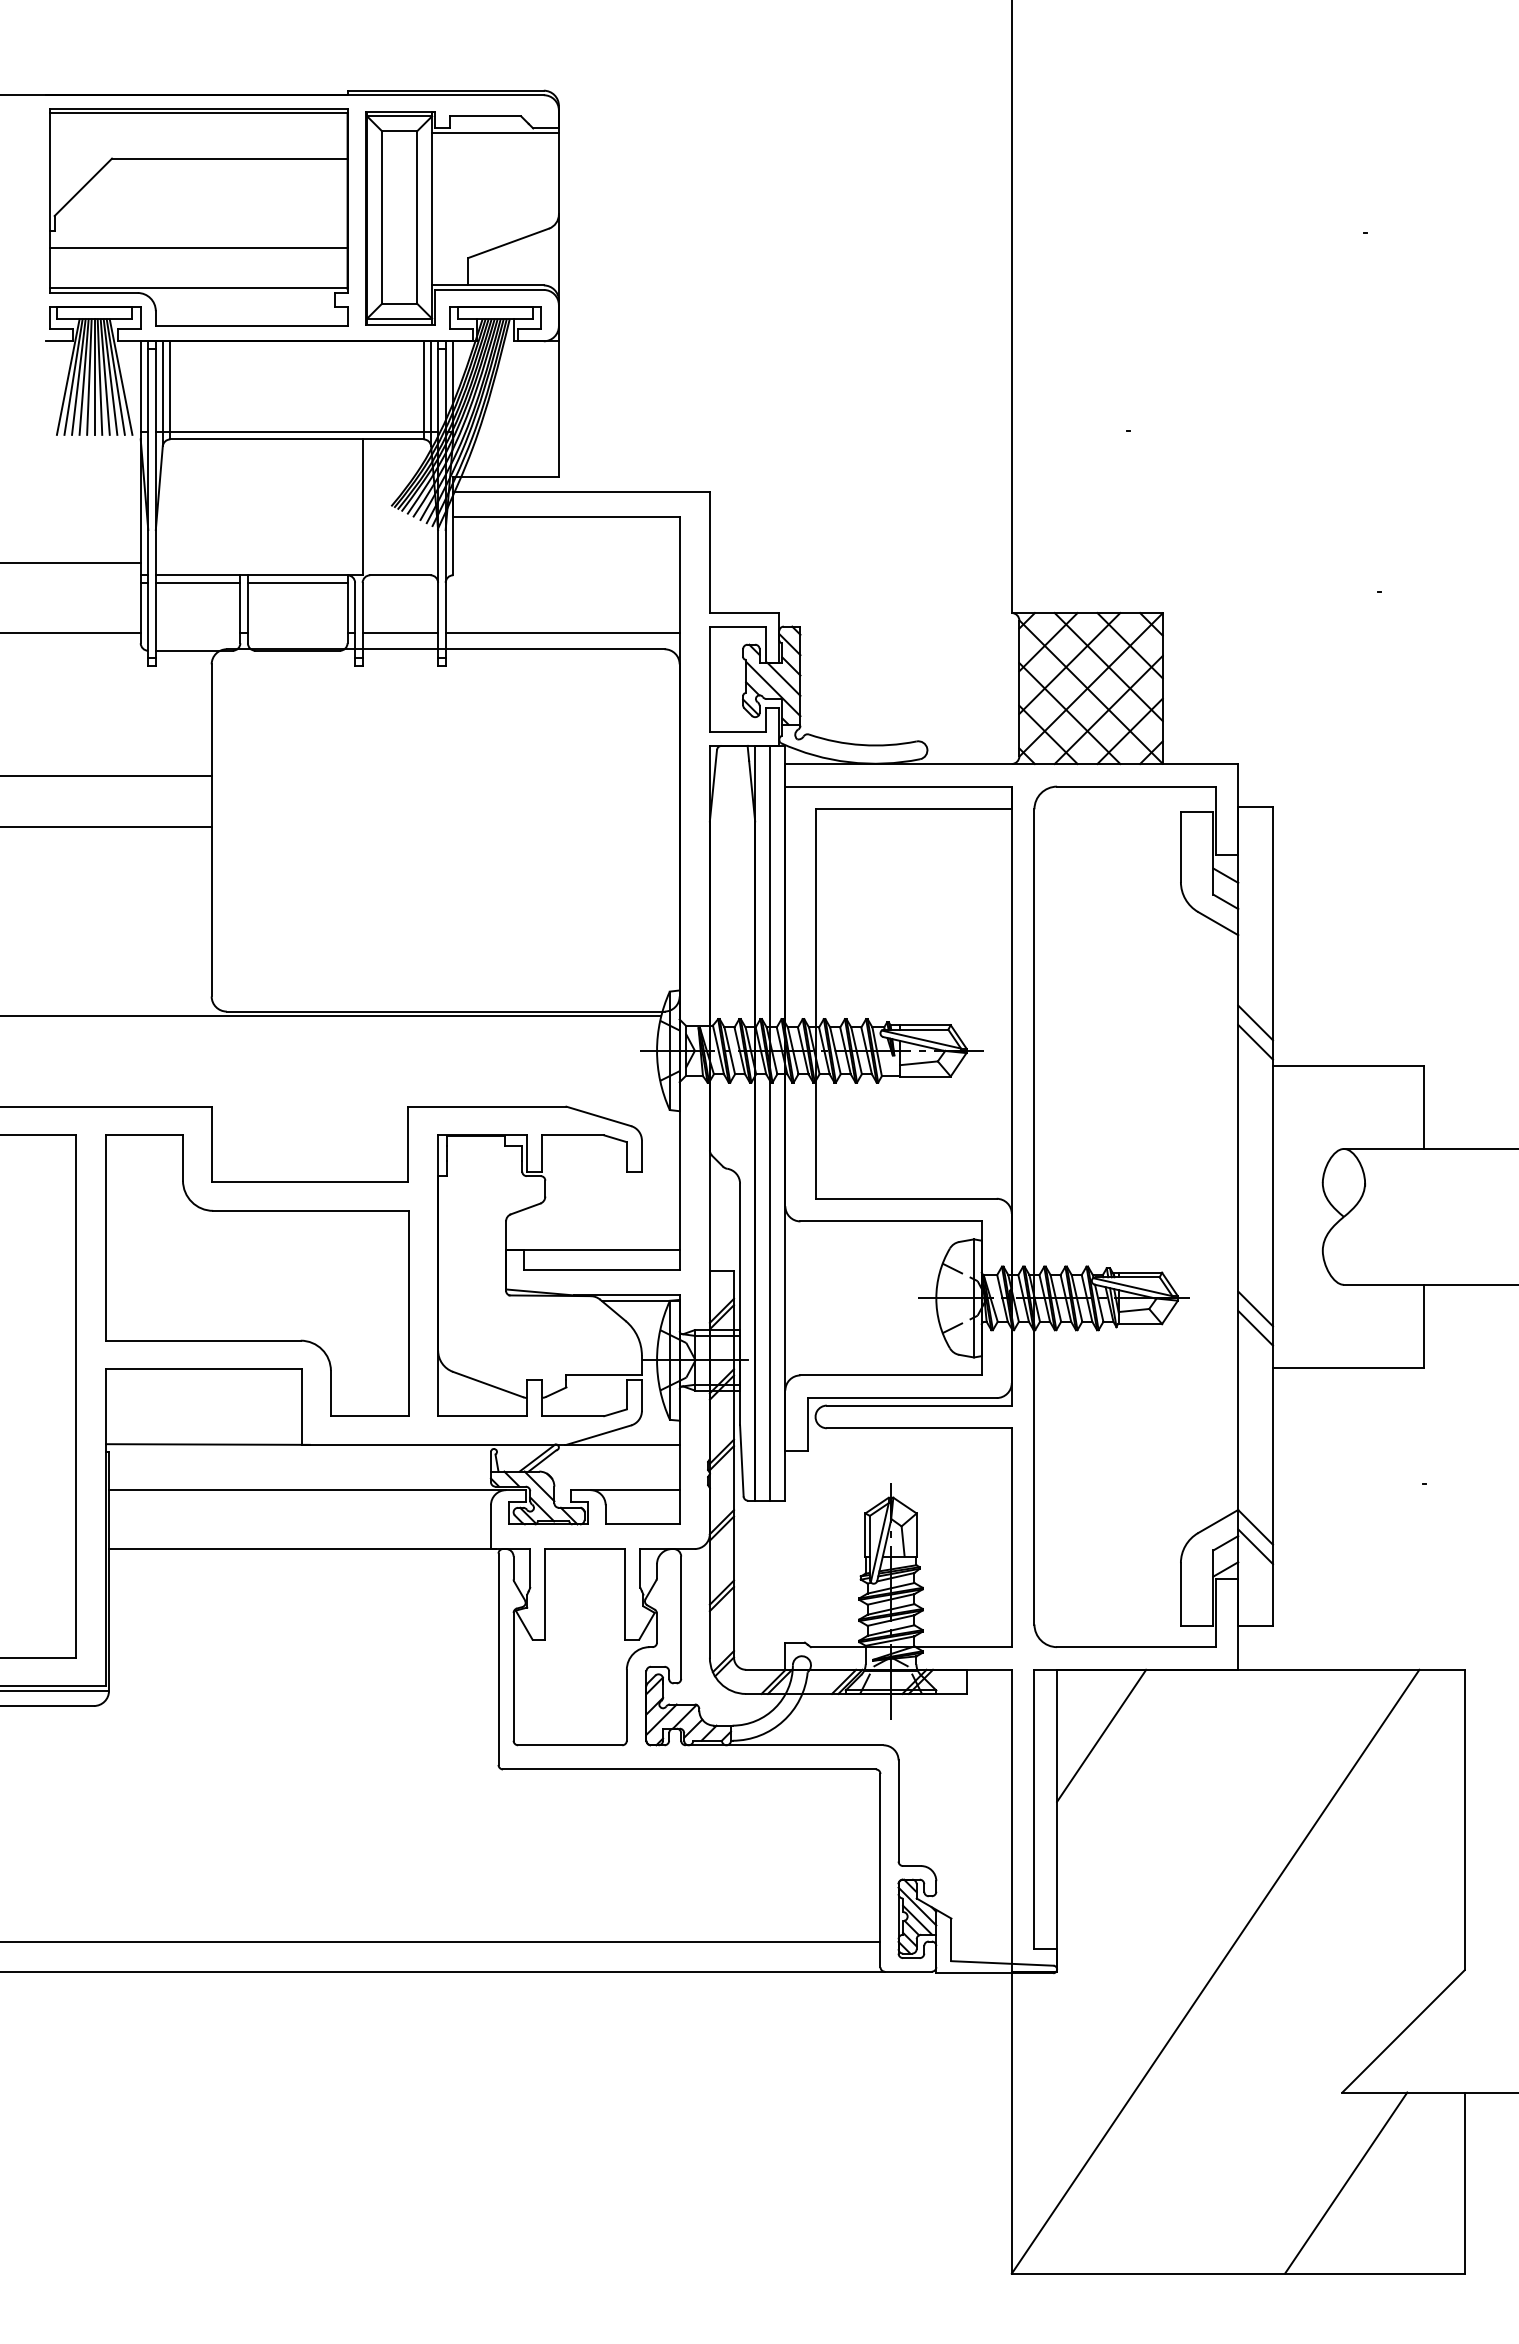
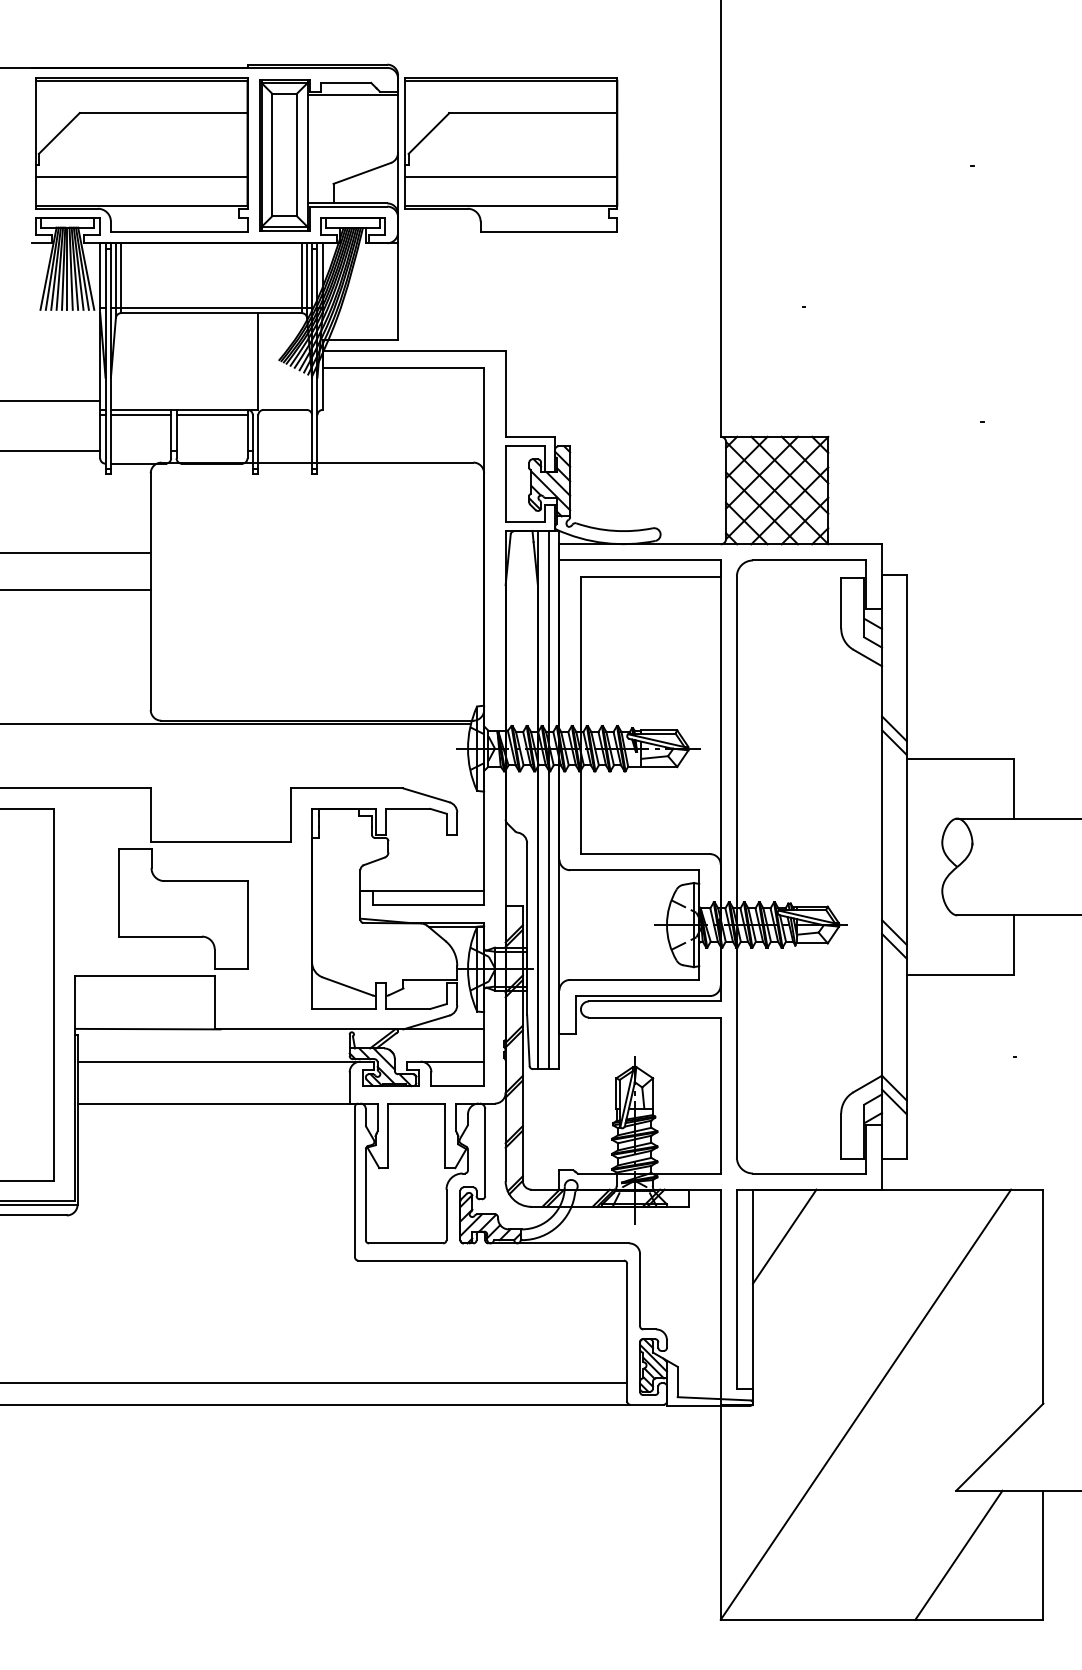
part: (717, 217) -> (511, 155), added
line: (400, 632) -> (285, 450), removed
line: (562, 632) -> (400, 450), removed
part: (257, 1275) -> (183, 908), size x0.6

